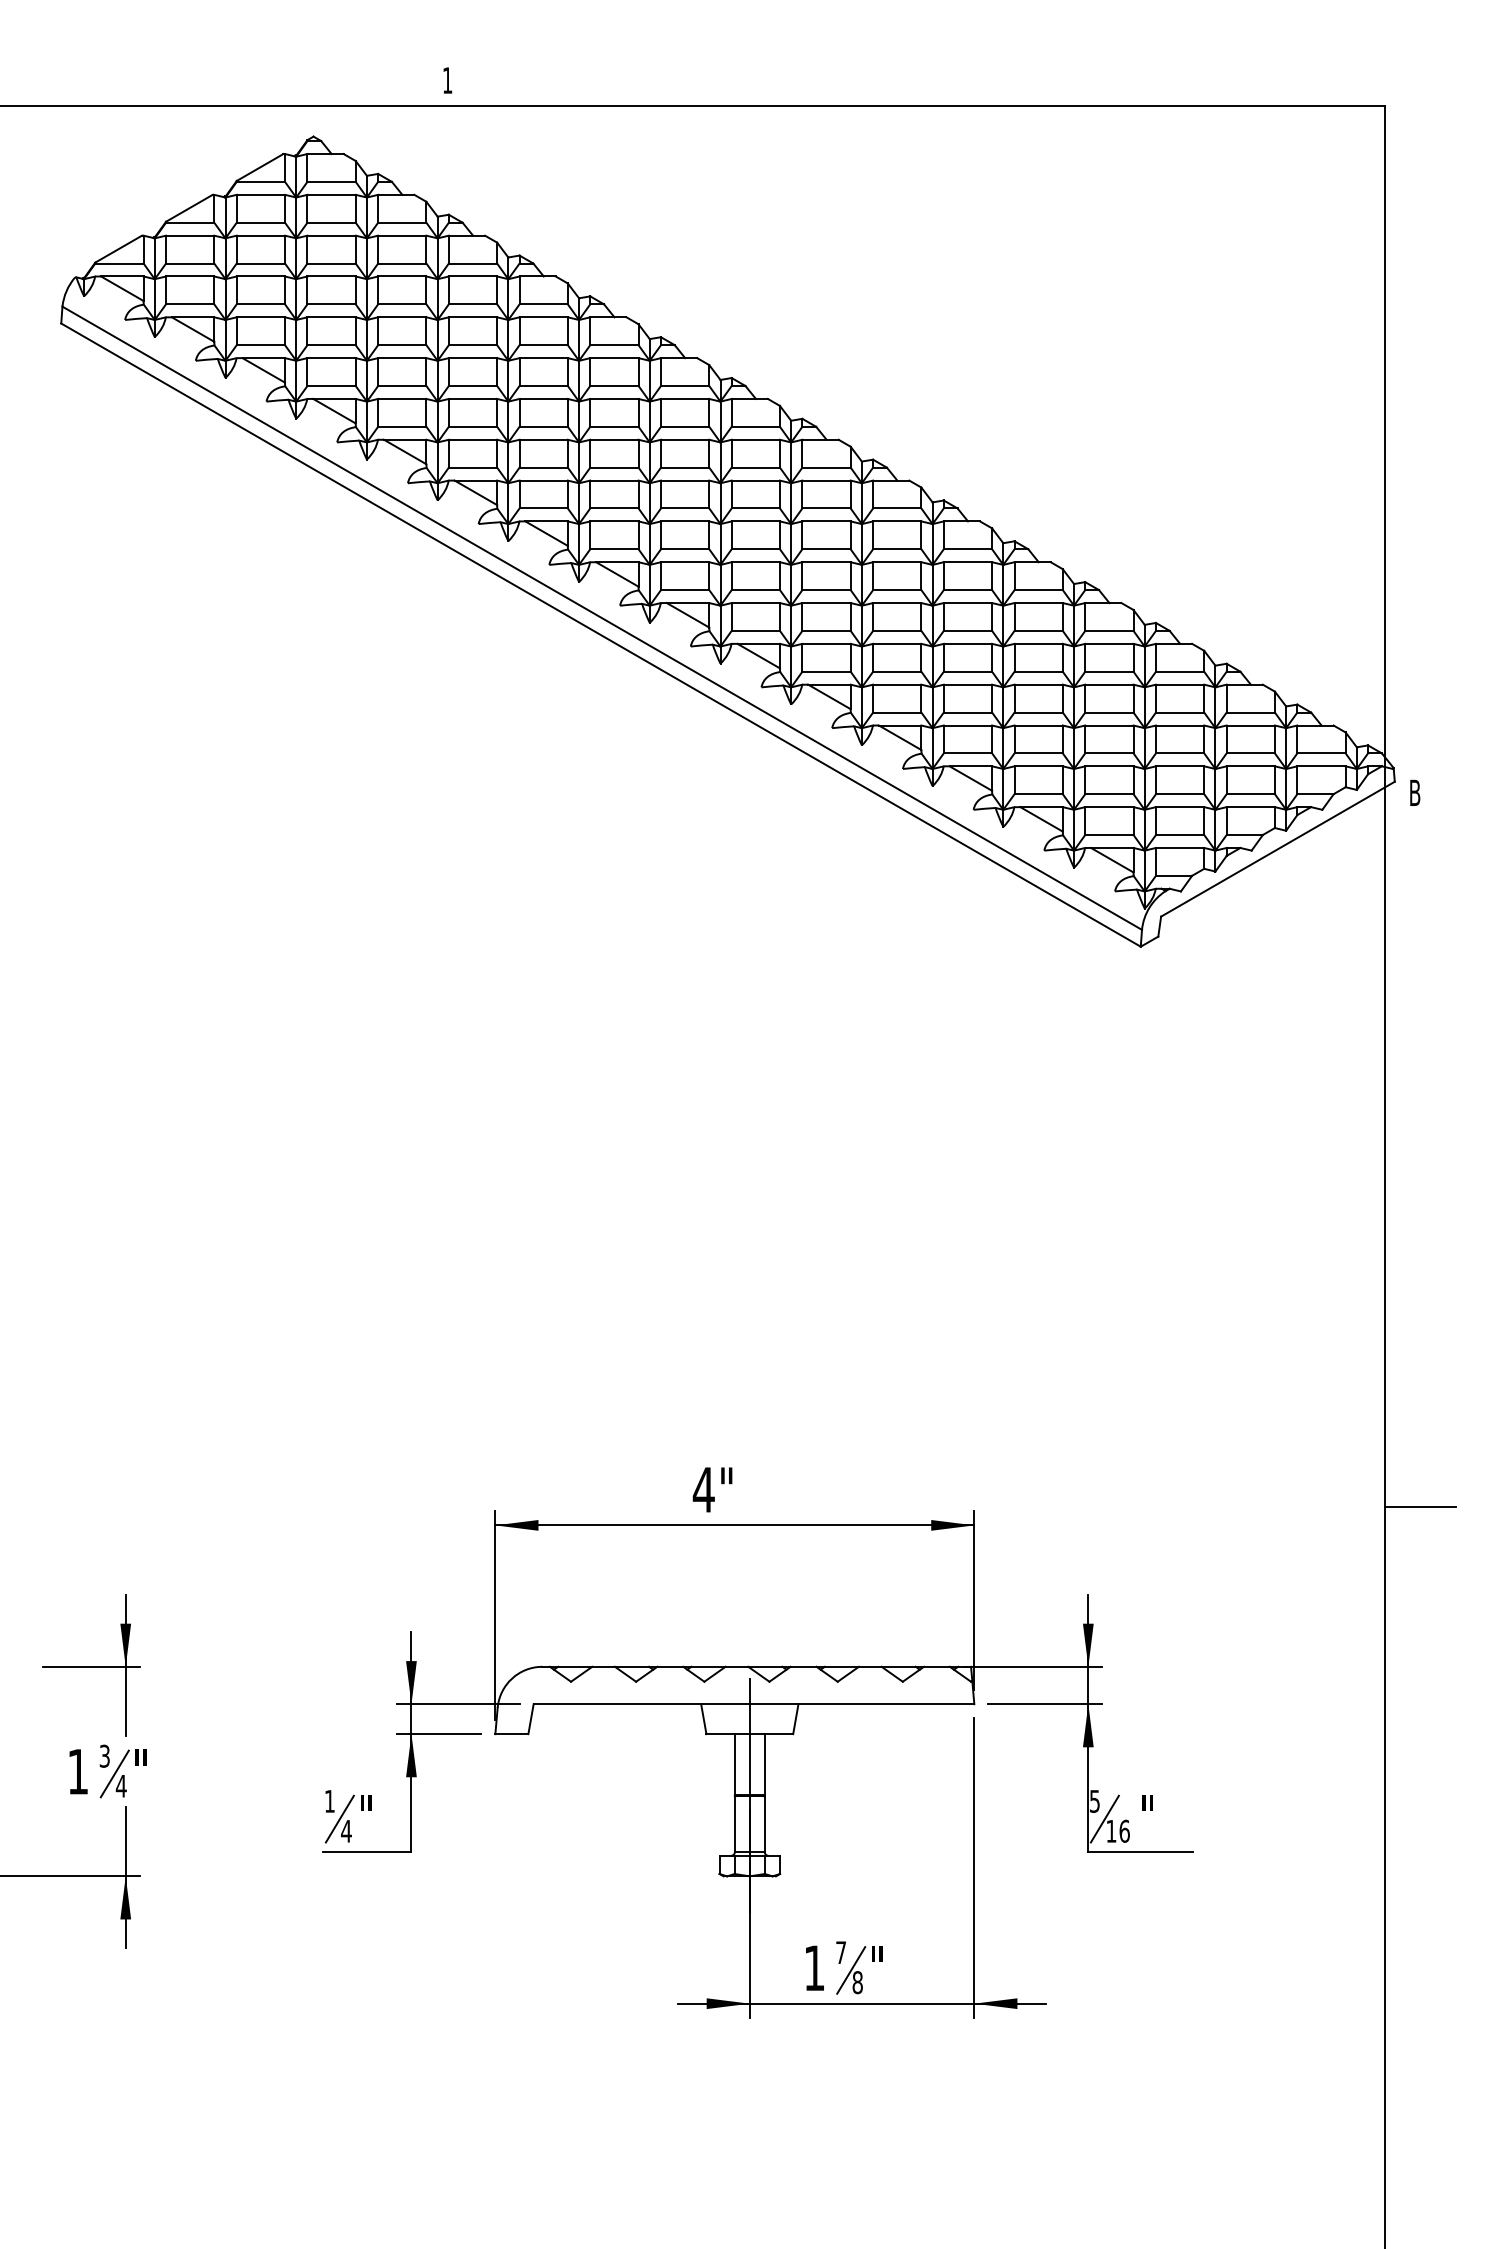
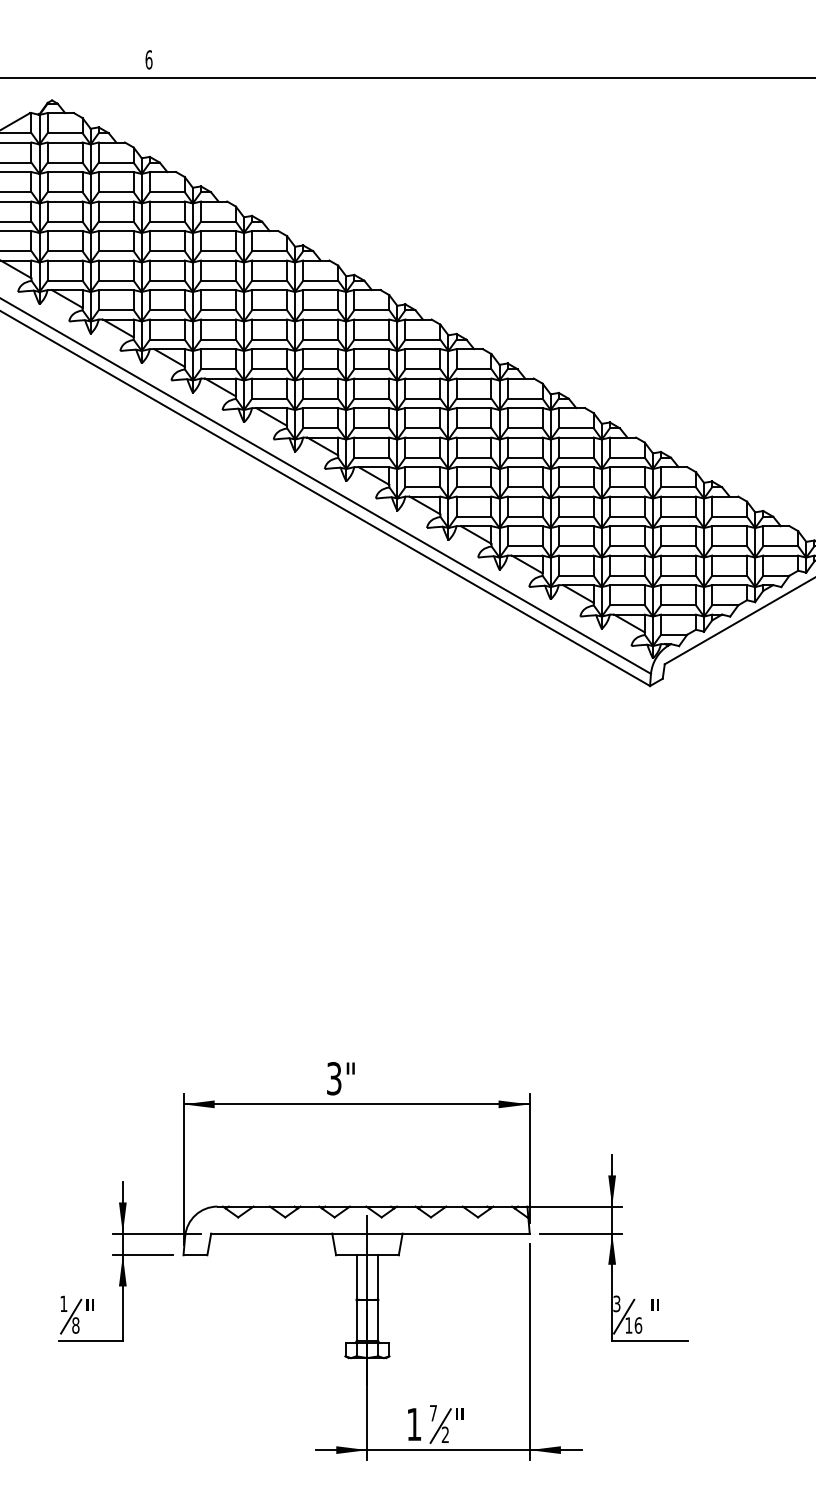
text: (447, 80) -> (148, 59), 1 -> 6
text: (703, 1489) -> (333, 1078), 4" -> 3"
text: (1094, 1800) -> (616, 1303), 5 -> 3
text: (346, 1830) -> (75, 1324), 4 -> 8
text: (857, 1982) -> (445, 1434), 8 -> 2

